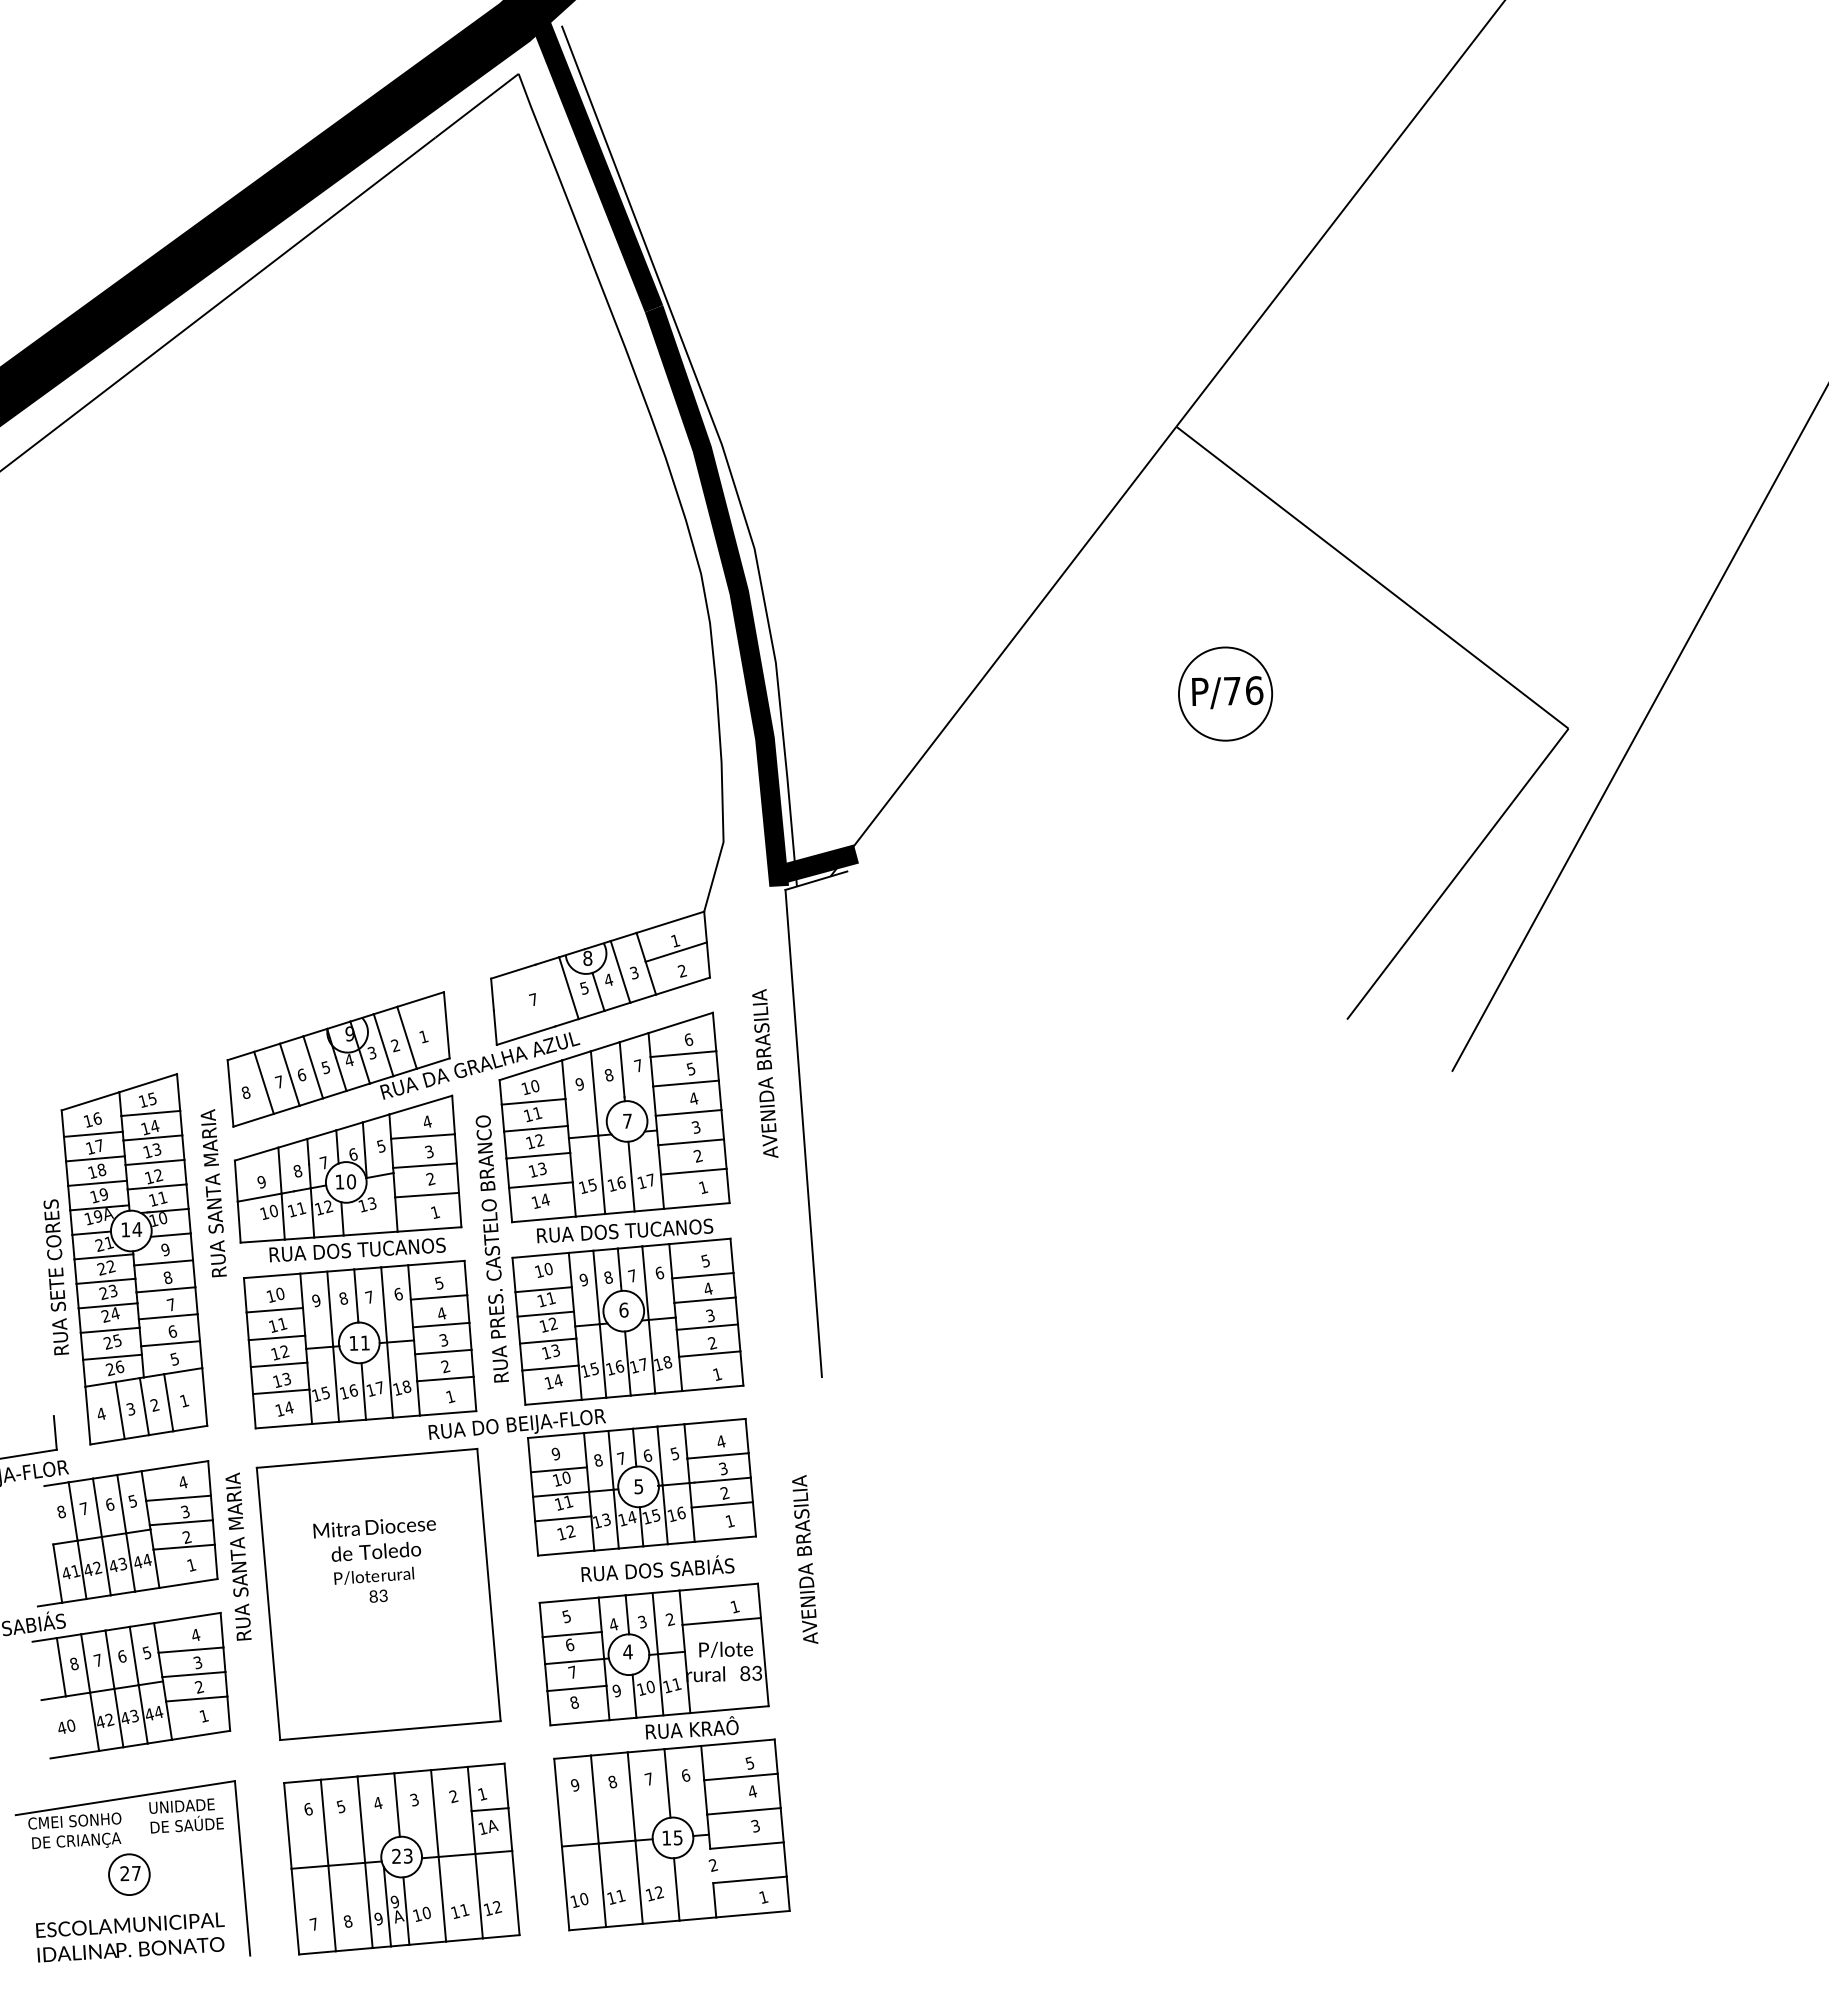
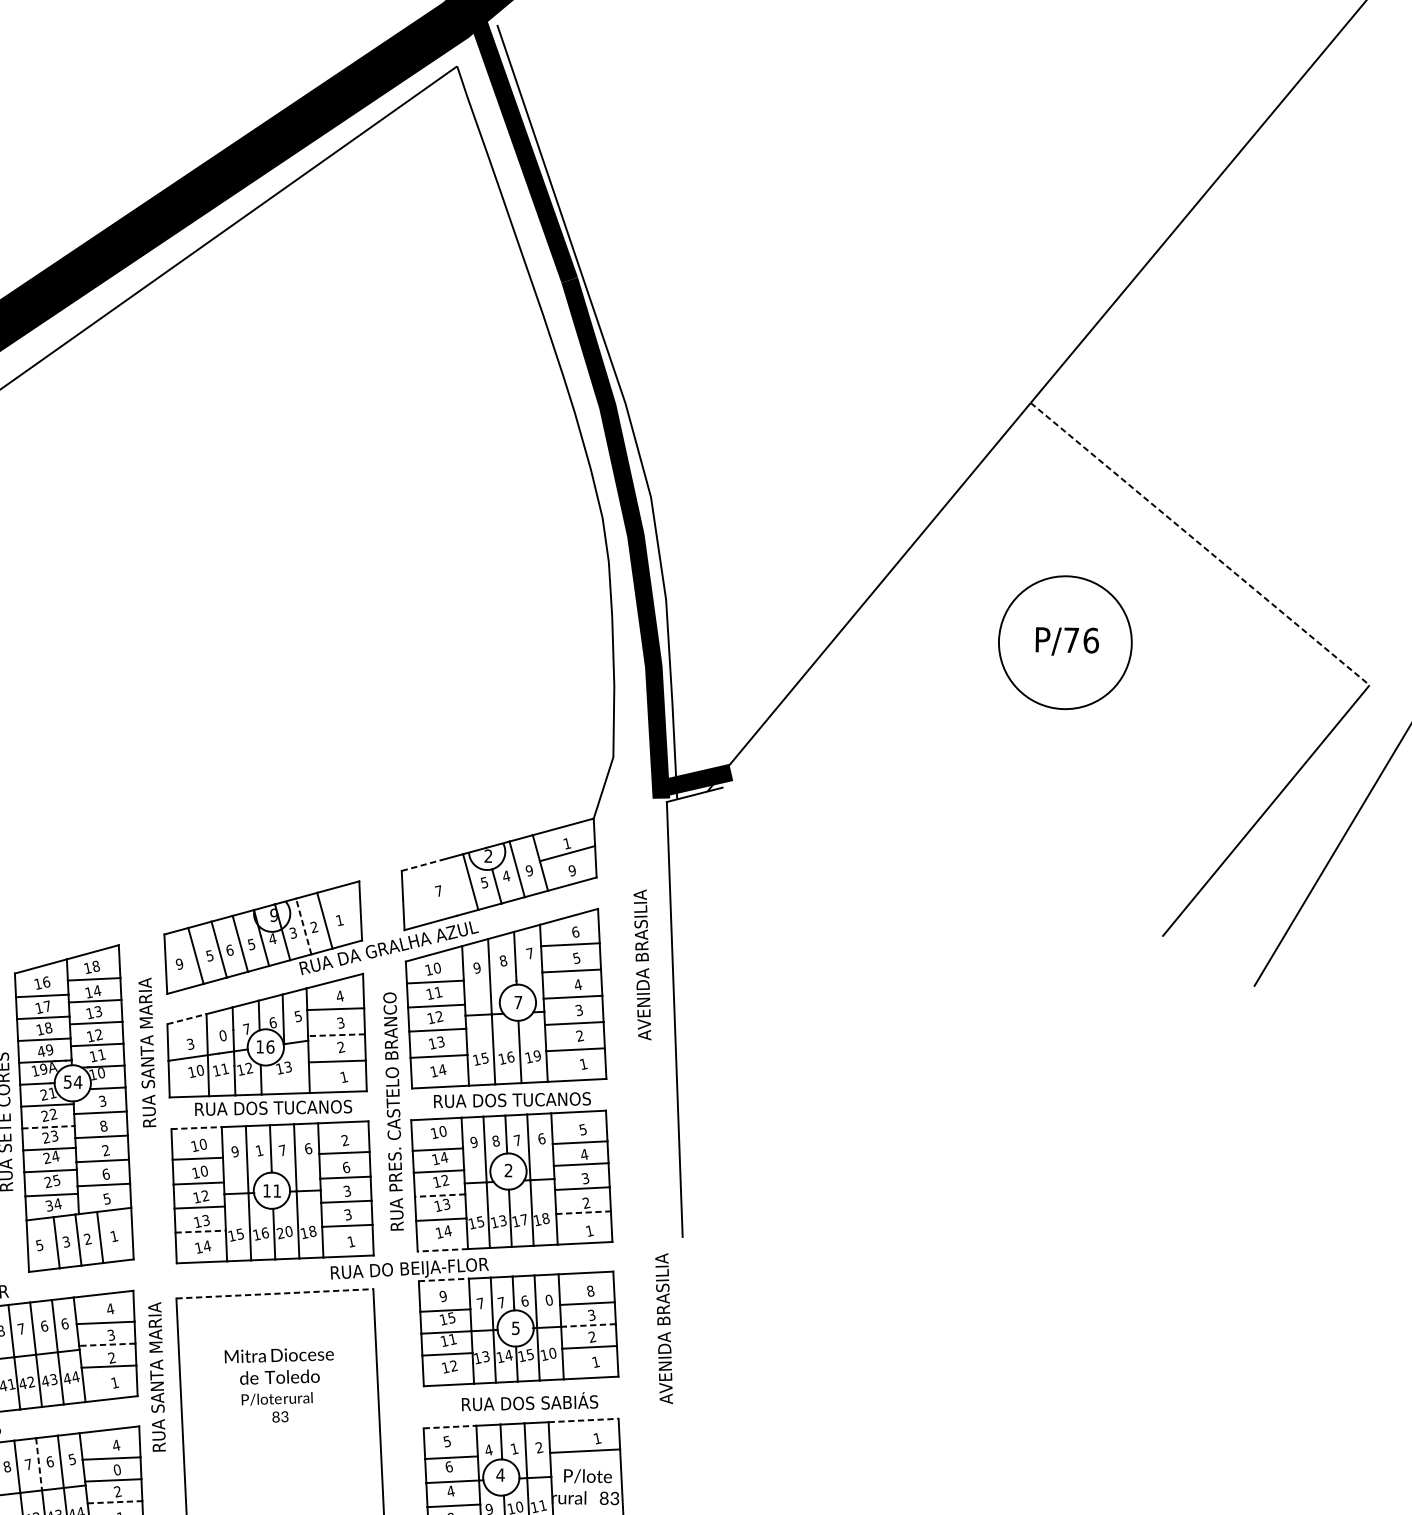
line: (1372, 578) -> (1200, 544), solid -> dashed
circle: (1225, 693) -> (1065, 642), size x1.6
text: (587, 957) -> (488, 855), 8 -> 2
line: (513, 971) -> (421, 865), solid -> dashed
text: (682, 971) -> (572, 871), 2 -> 9
text: (633, 972) -> (528, 870), 3 -> 9
line: (383, 1044) -> (303, 925), solid -> dashed
text: (278, 1081) -> (208, 955), 7 -> 5
text: (245, 1092) -> (179, 963), 8 -> 9
text: (152, 1098) -> (96, 966), 15 -> 18
line: (256, 1154) -> (186, 1019), solid -> dashed
line: (425, 1165) -> (336, 1035), solid -> dashed
text: (297, 1171) -> (222, 1036), 8 -> 0
text: (650, 1179) -> (536, 1055), 17 -> 19
text: (351, 1181) -> (270, 1046), 10 -> 16
text: (261, 1182) -> (190, 1044), 9 -> 3
text: (94, 1196) -> (41, 1051), 19 -> 49
text: (125, 1229) -> (67, 1081), 14 -> 54
text: (165, 1249) -> (102, 1100), 9 -> 3
line: (272, 1275) -> (196, 1127), solid -> dashed
line: (106, 1281) -> (48, 1127), solid -> dashed
text: (438, 1282) -> (344, 1139), 5 -> 2
text: (343, 1298) -> (259, 1150), 8 -> 1
text: (551, 1298) -> (444, 1157), 11 -> 14
text: (171, 1304) -> (106, 1150), 7 -> 2
text: (623, 1309) -> (508, 1170), 6 -> 2
text: (441, 1313) -> (346, 1167), 4 -> 6
text: (282, 1323) -> (204, 1170), 11 -> 10
line: (547, 1341) -> (439, 1195), solid -> dashed
line: (709, 1354) -> (583, 1213), solid -> dashed
text: (445, 1366) -> (347, 1214), 2 -> 3
text: (619, 1366) -> (502, 1220), 16 -> 13
text: (114, 1368) -> (53, 1205), 26 -> 34
text: (375, 1388) -> (284, 1231), 17 -> 20
line: (281, 1391) -> (200, 1231), solid -> dashed
line: (553, 1402) -> (442, 1250), solid -> dashed
text: (100, 1413) -> (39, 1244), 4 -> 5
line: (556, 1435) -> (444, 1279), solid -> dashed
text: (720, 1441) -> (590, 1290), 4 -> 8
text: (674, 1453) -> (548, 1299), 5 -> 0
line: (367, 1458) -> (275, 1293), solid -> dashed
text: (597, 1459) -> (480, 1302), 8 -> 7
text: (566, 1477) -> (451, 1317), 10 -> 15
line: (722, 1480) -> (590, 1325), solid -> dashed
text: (132, 1500) -> (64, 1323), 5 -> 6
text: (681, 1512) -> (552, 1352), 16 -> 10
line: (181, 1522) -> (107, 1344), solid -> dashed
text: (805, 1559) -> (664, 1328), moved
line: (719, 1587) -> (584, 1420), solid -> dashed
line: (569, 1600) -> (450, 1427), solid -> dashed
text: (642, 1621) -> (514, 1448), 3 -> 1
line: (109, 1659) -> (38, 1464), solid -> dashed
text: (197, 1662) -> (116, 1469), 3 -> 0
text: (572, 1671) -> (450, 1490), 7 -> 4
line: (196, 1699) -> (114, 1502), solid -> dashed

